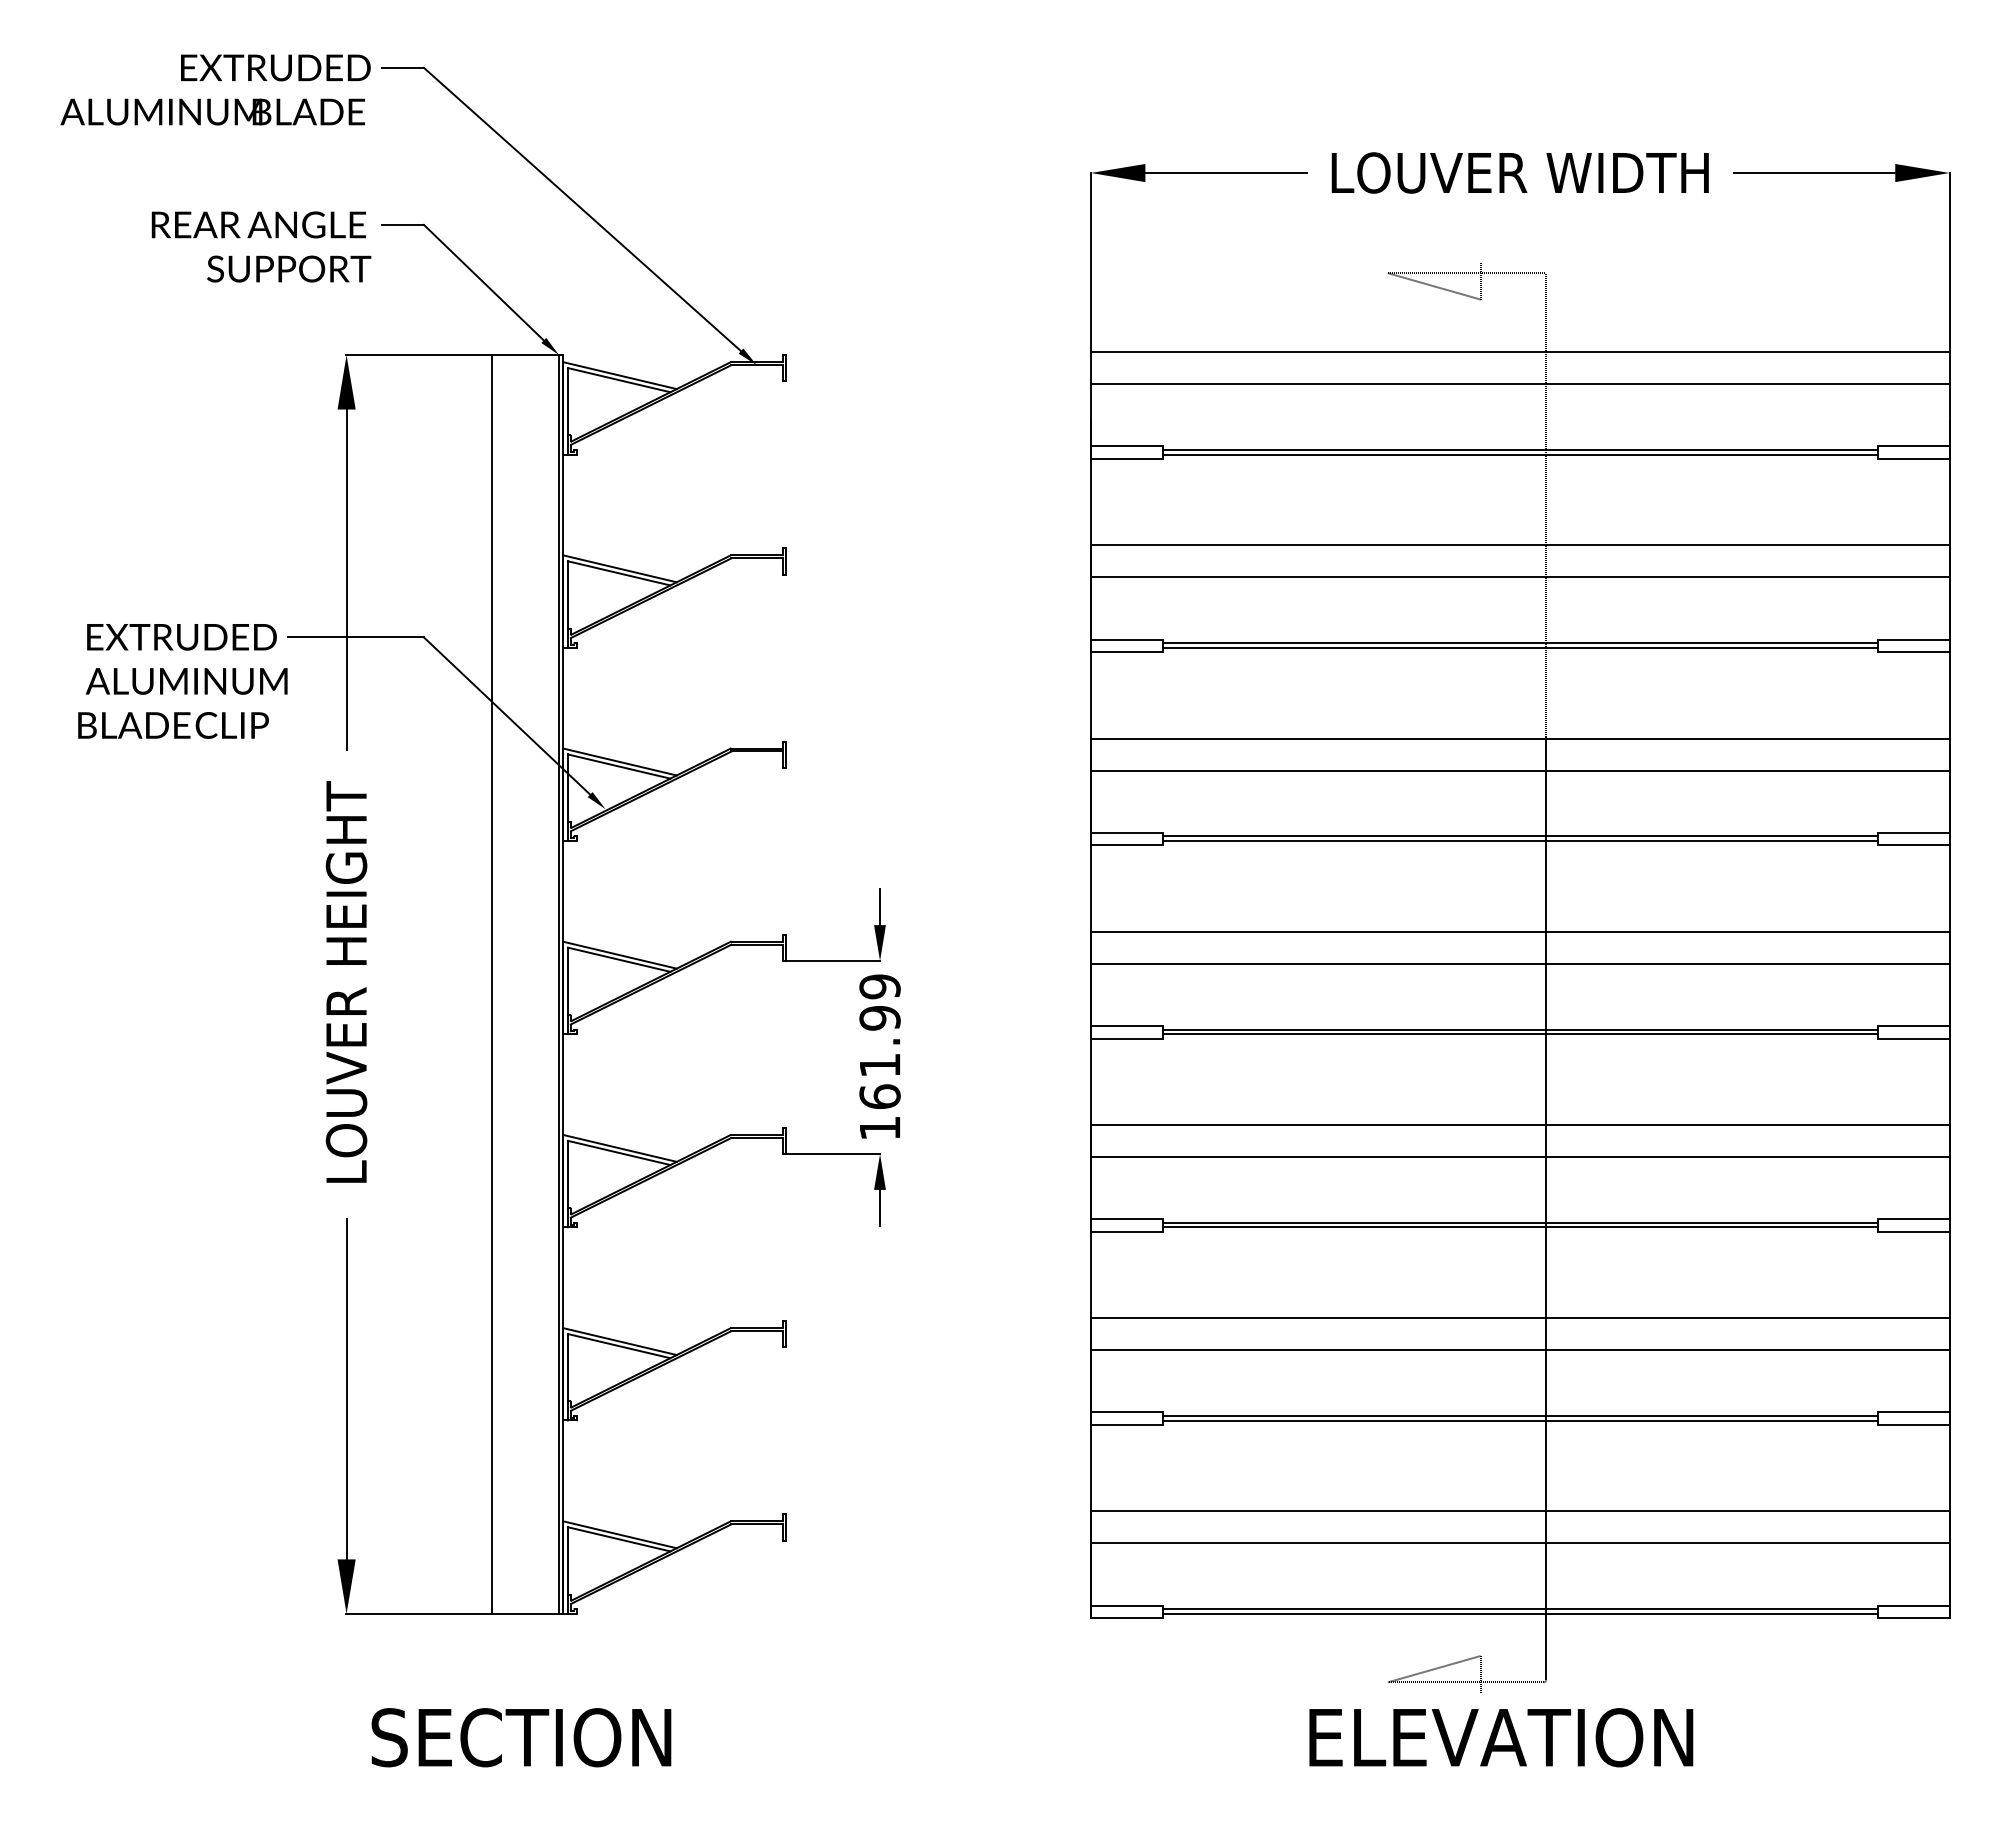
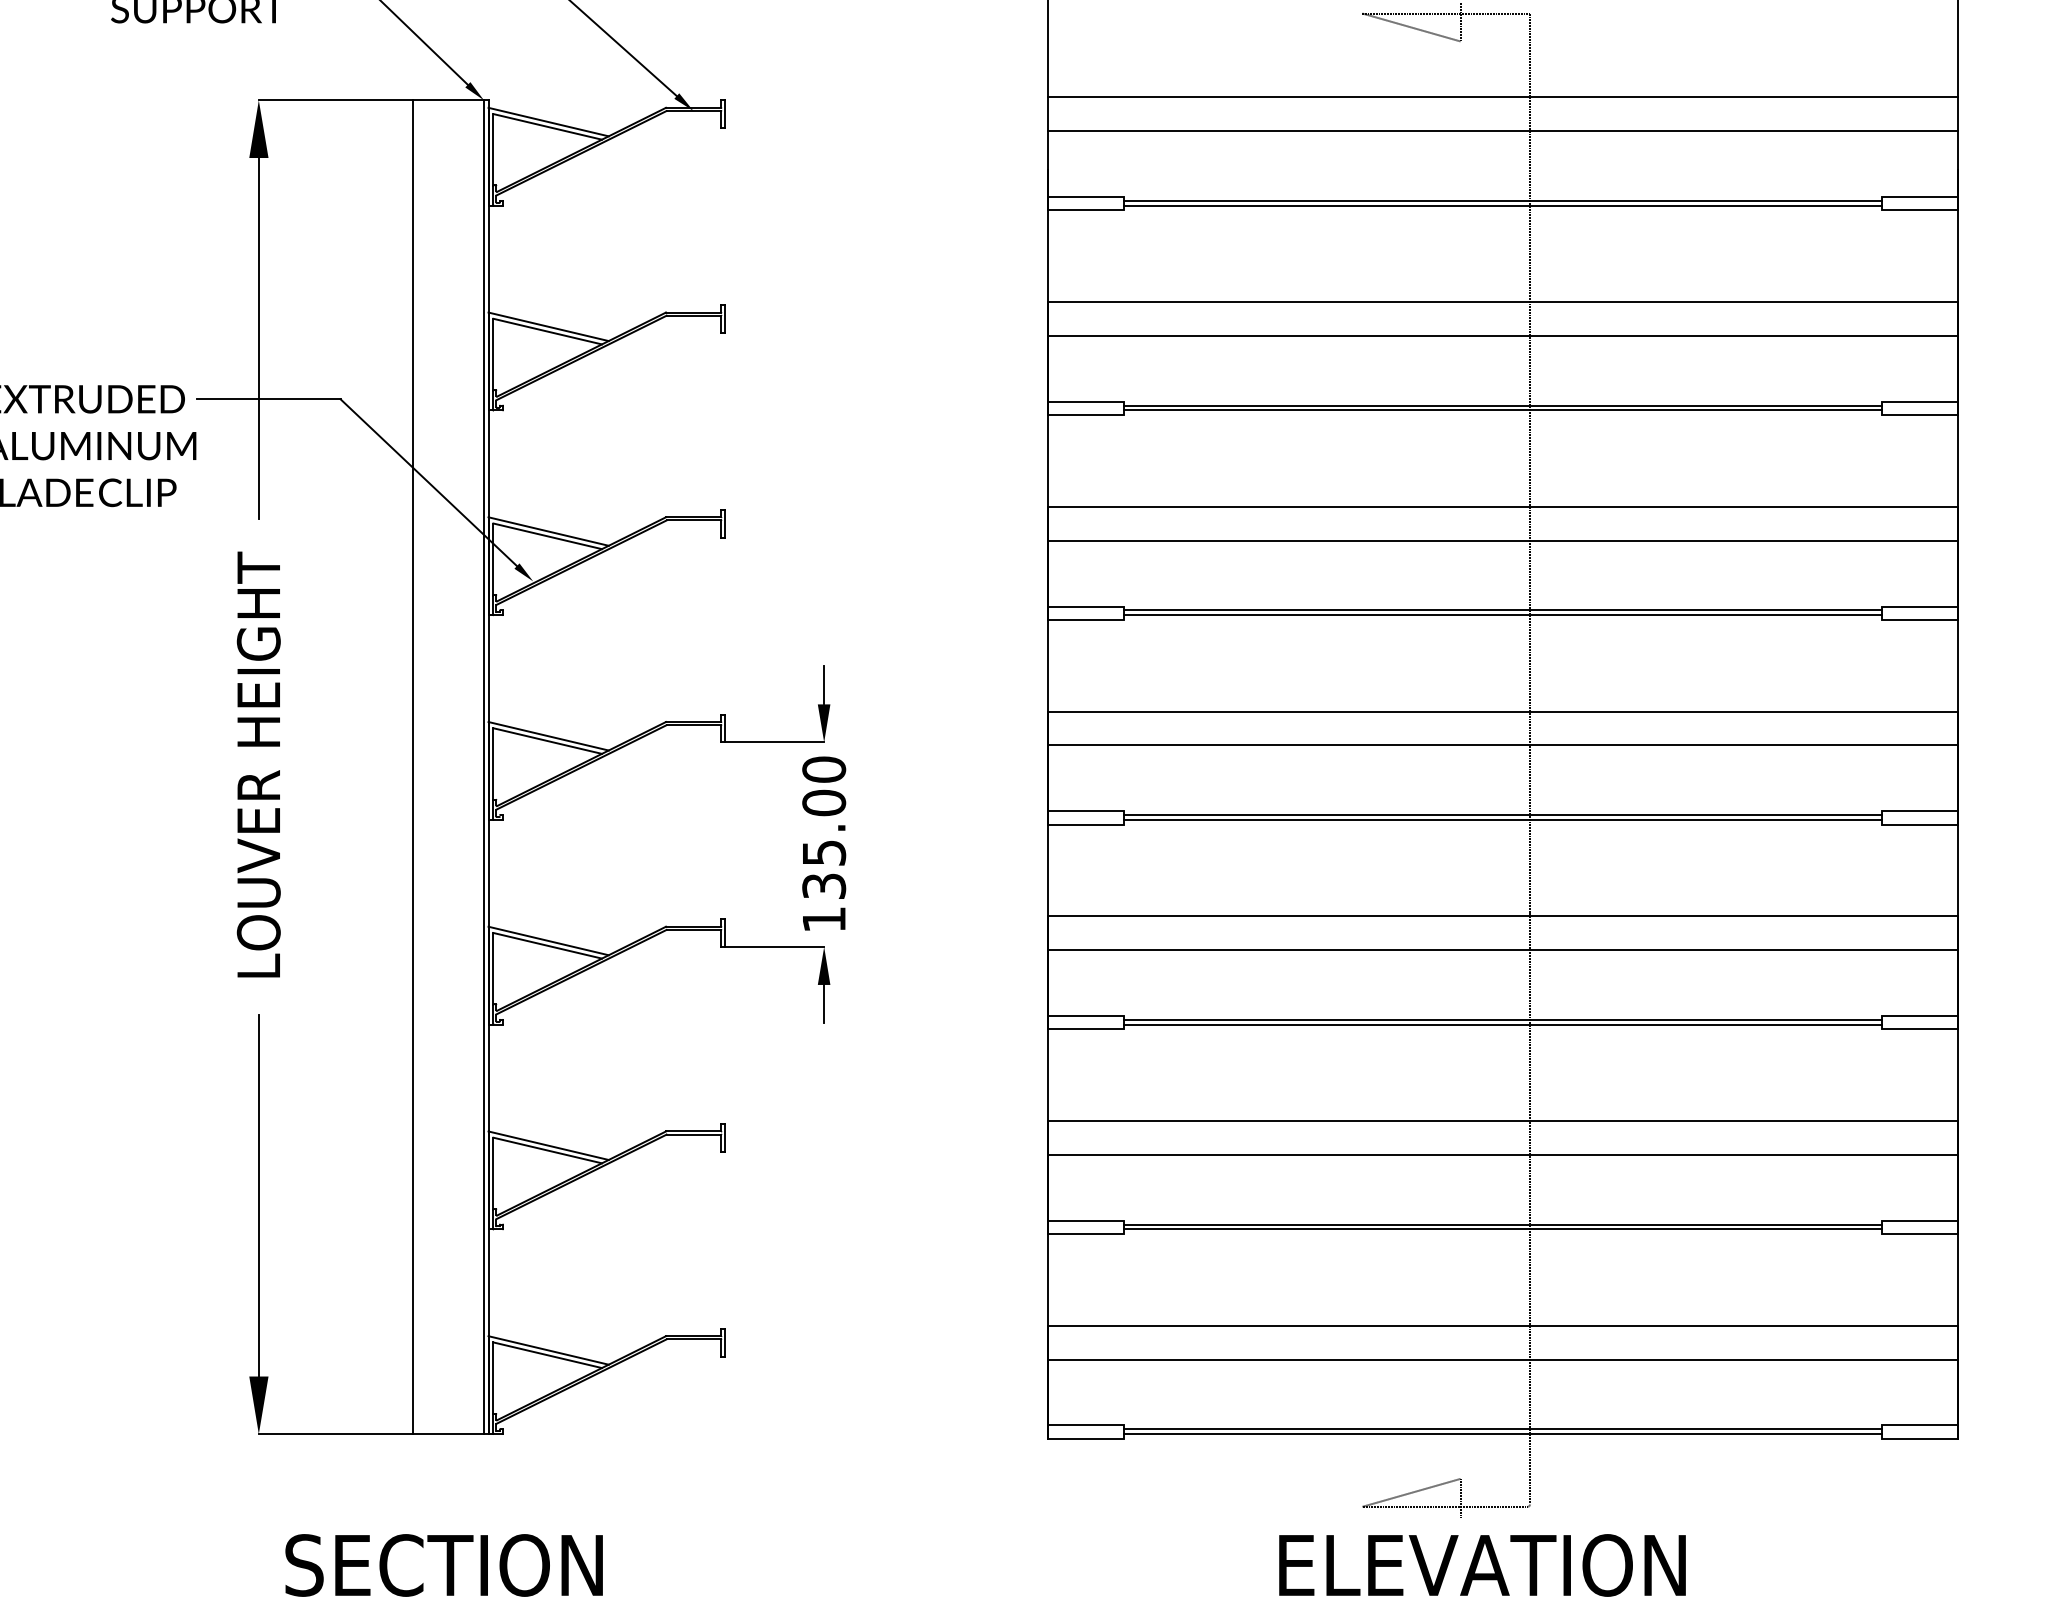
text: (879, 1041) -> (823, 827), 161.99 -> 135.00

